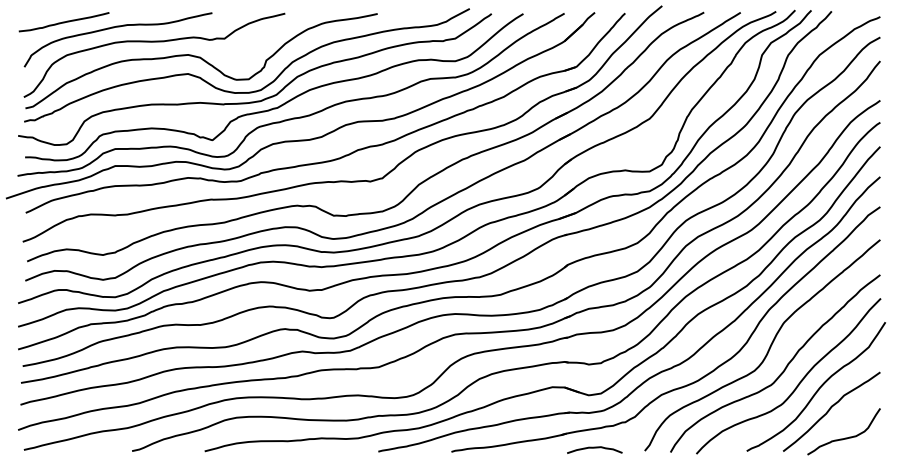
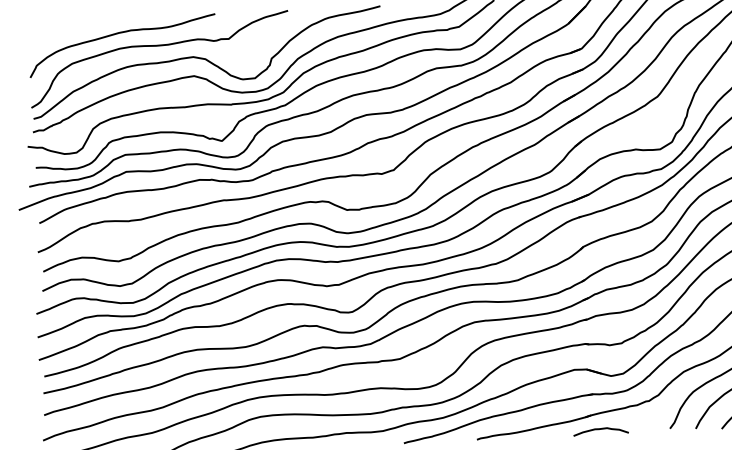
curve: (63, 22) -> (67, 31), removed
curve: (594, 448) -> (600, 429), moved

